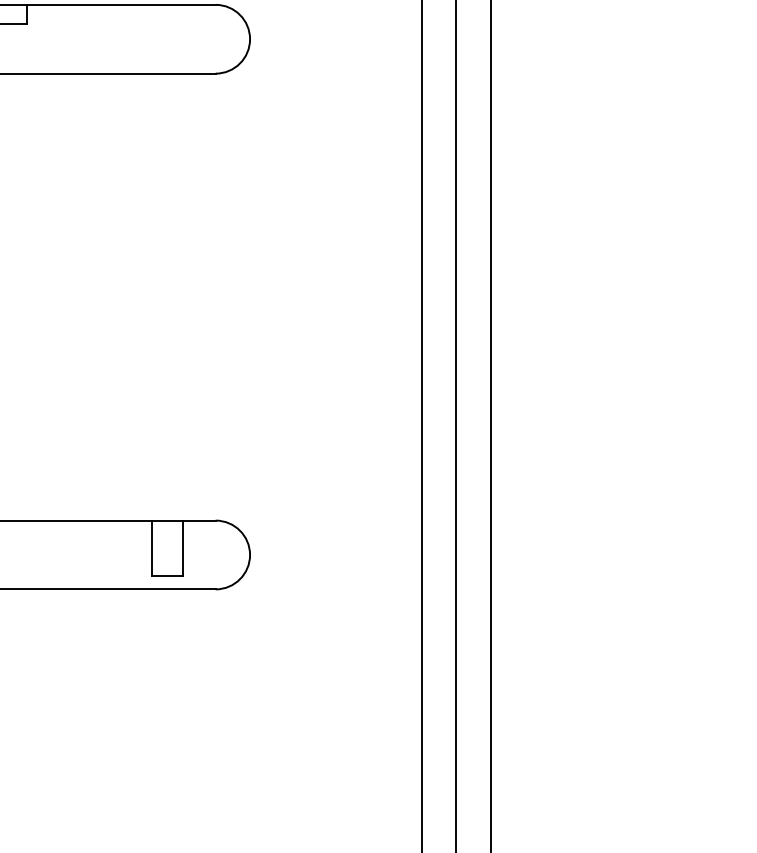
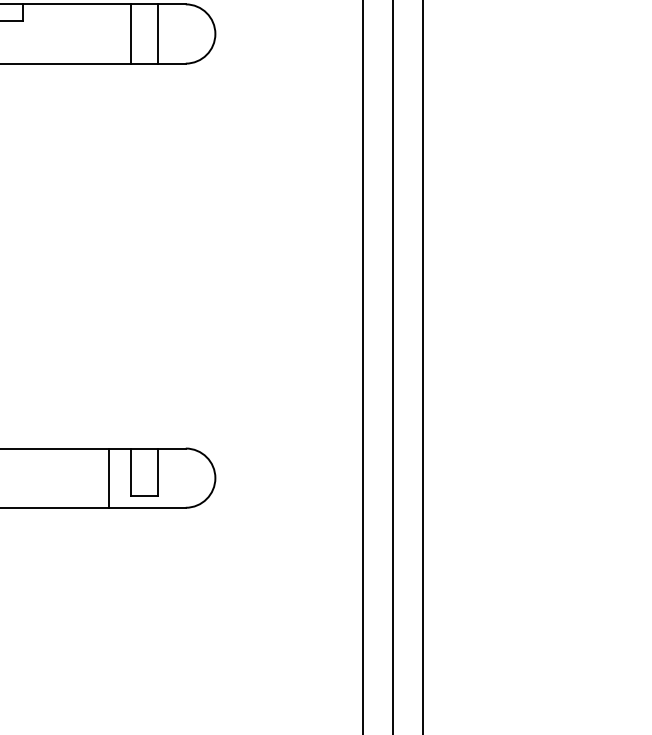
line: (152, 38) -> (131, 33), added
line: (182, 38) -> (157, 33), added
line: (125, 554) -> (108, 477), added

